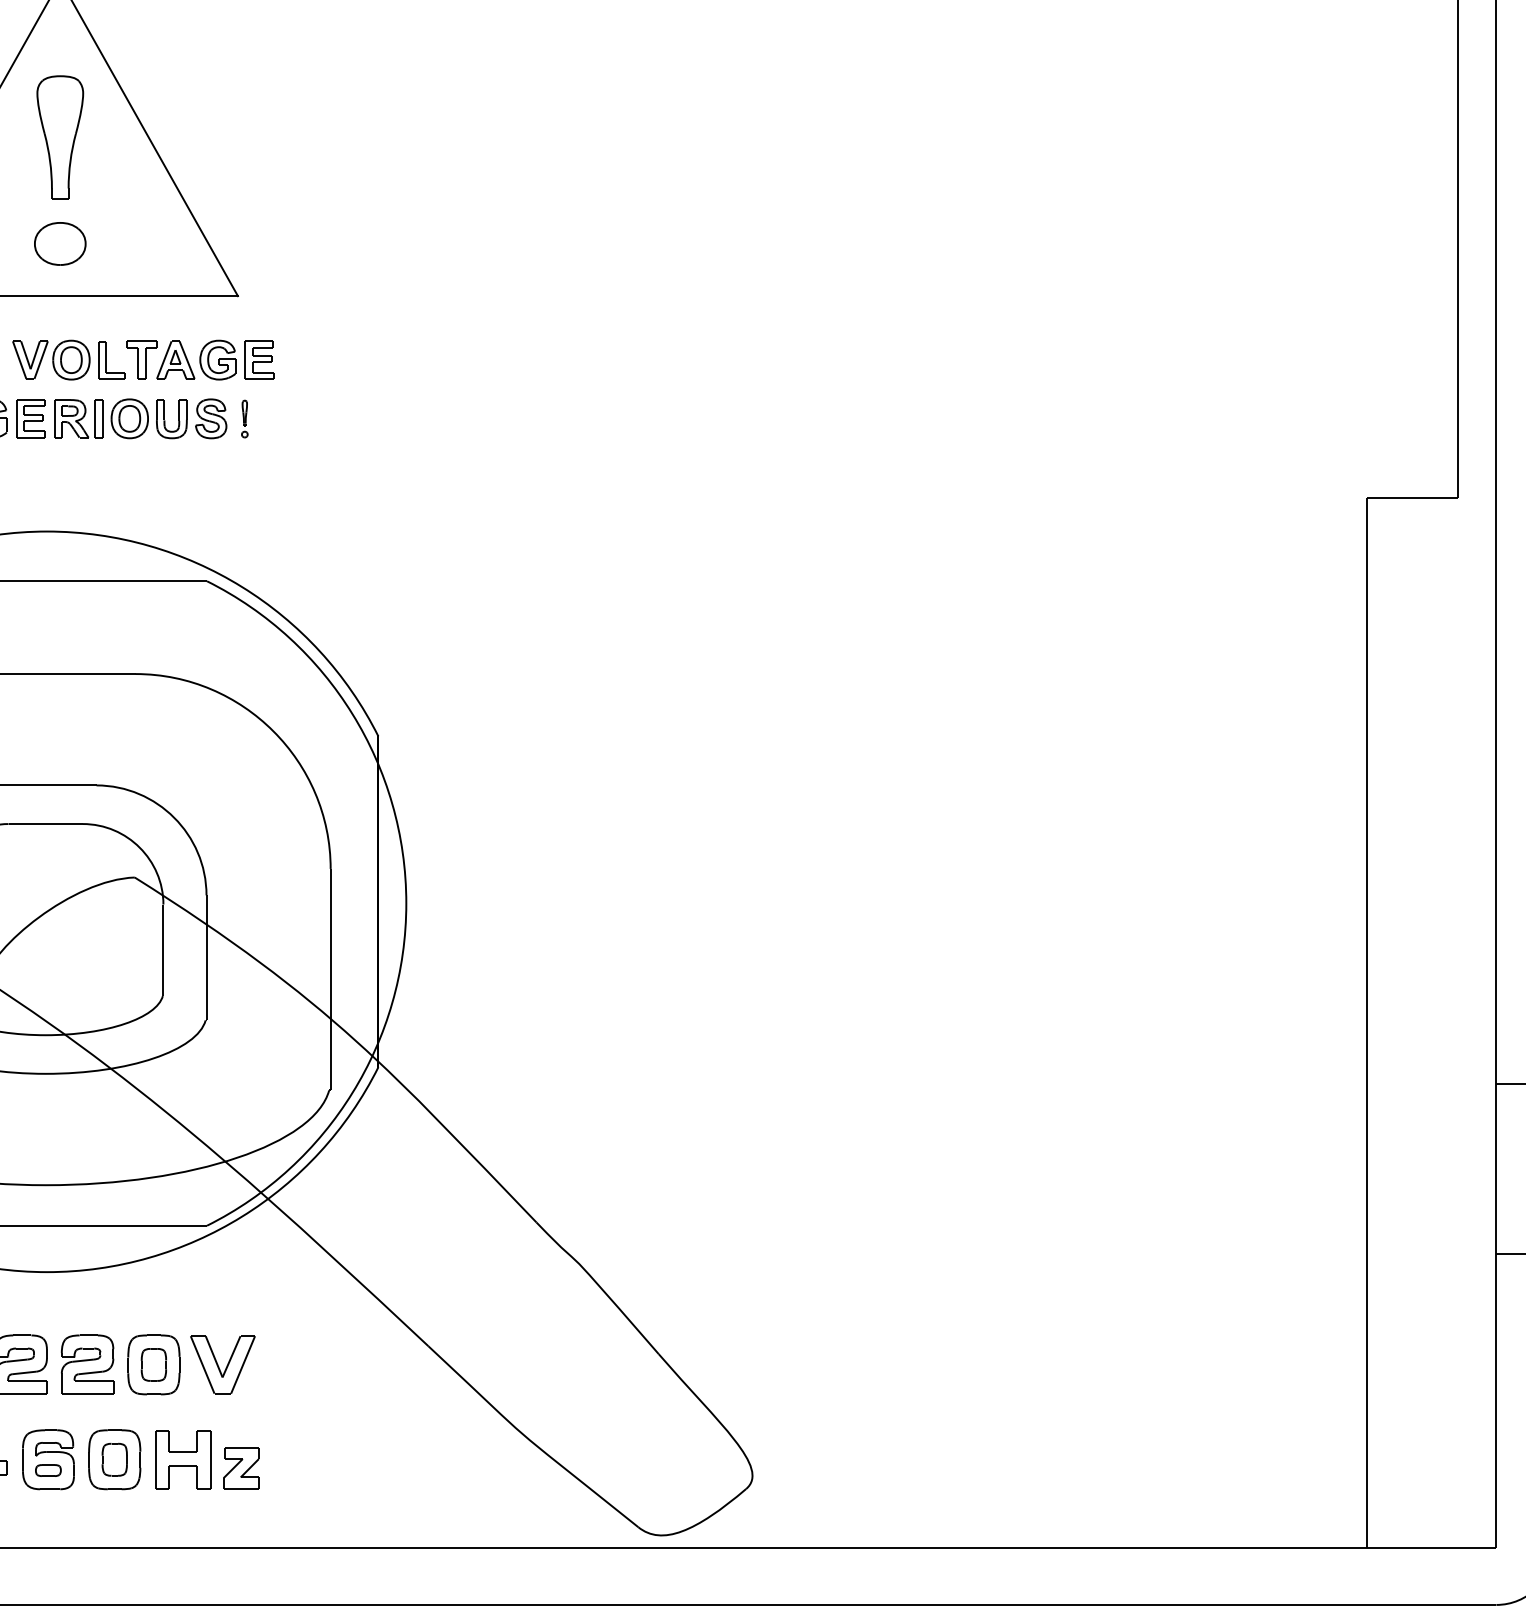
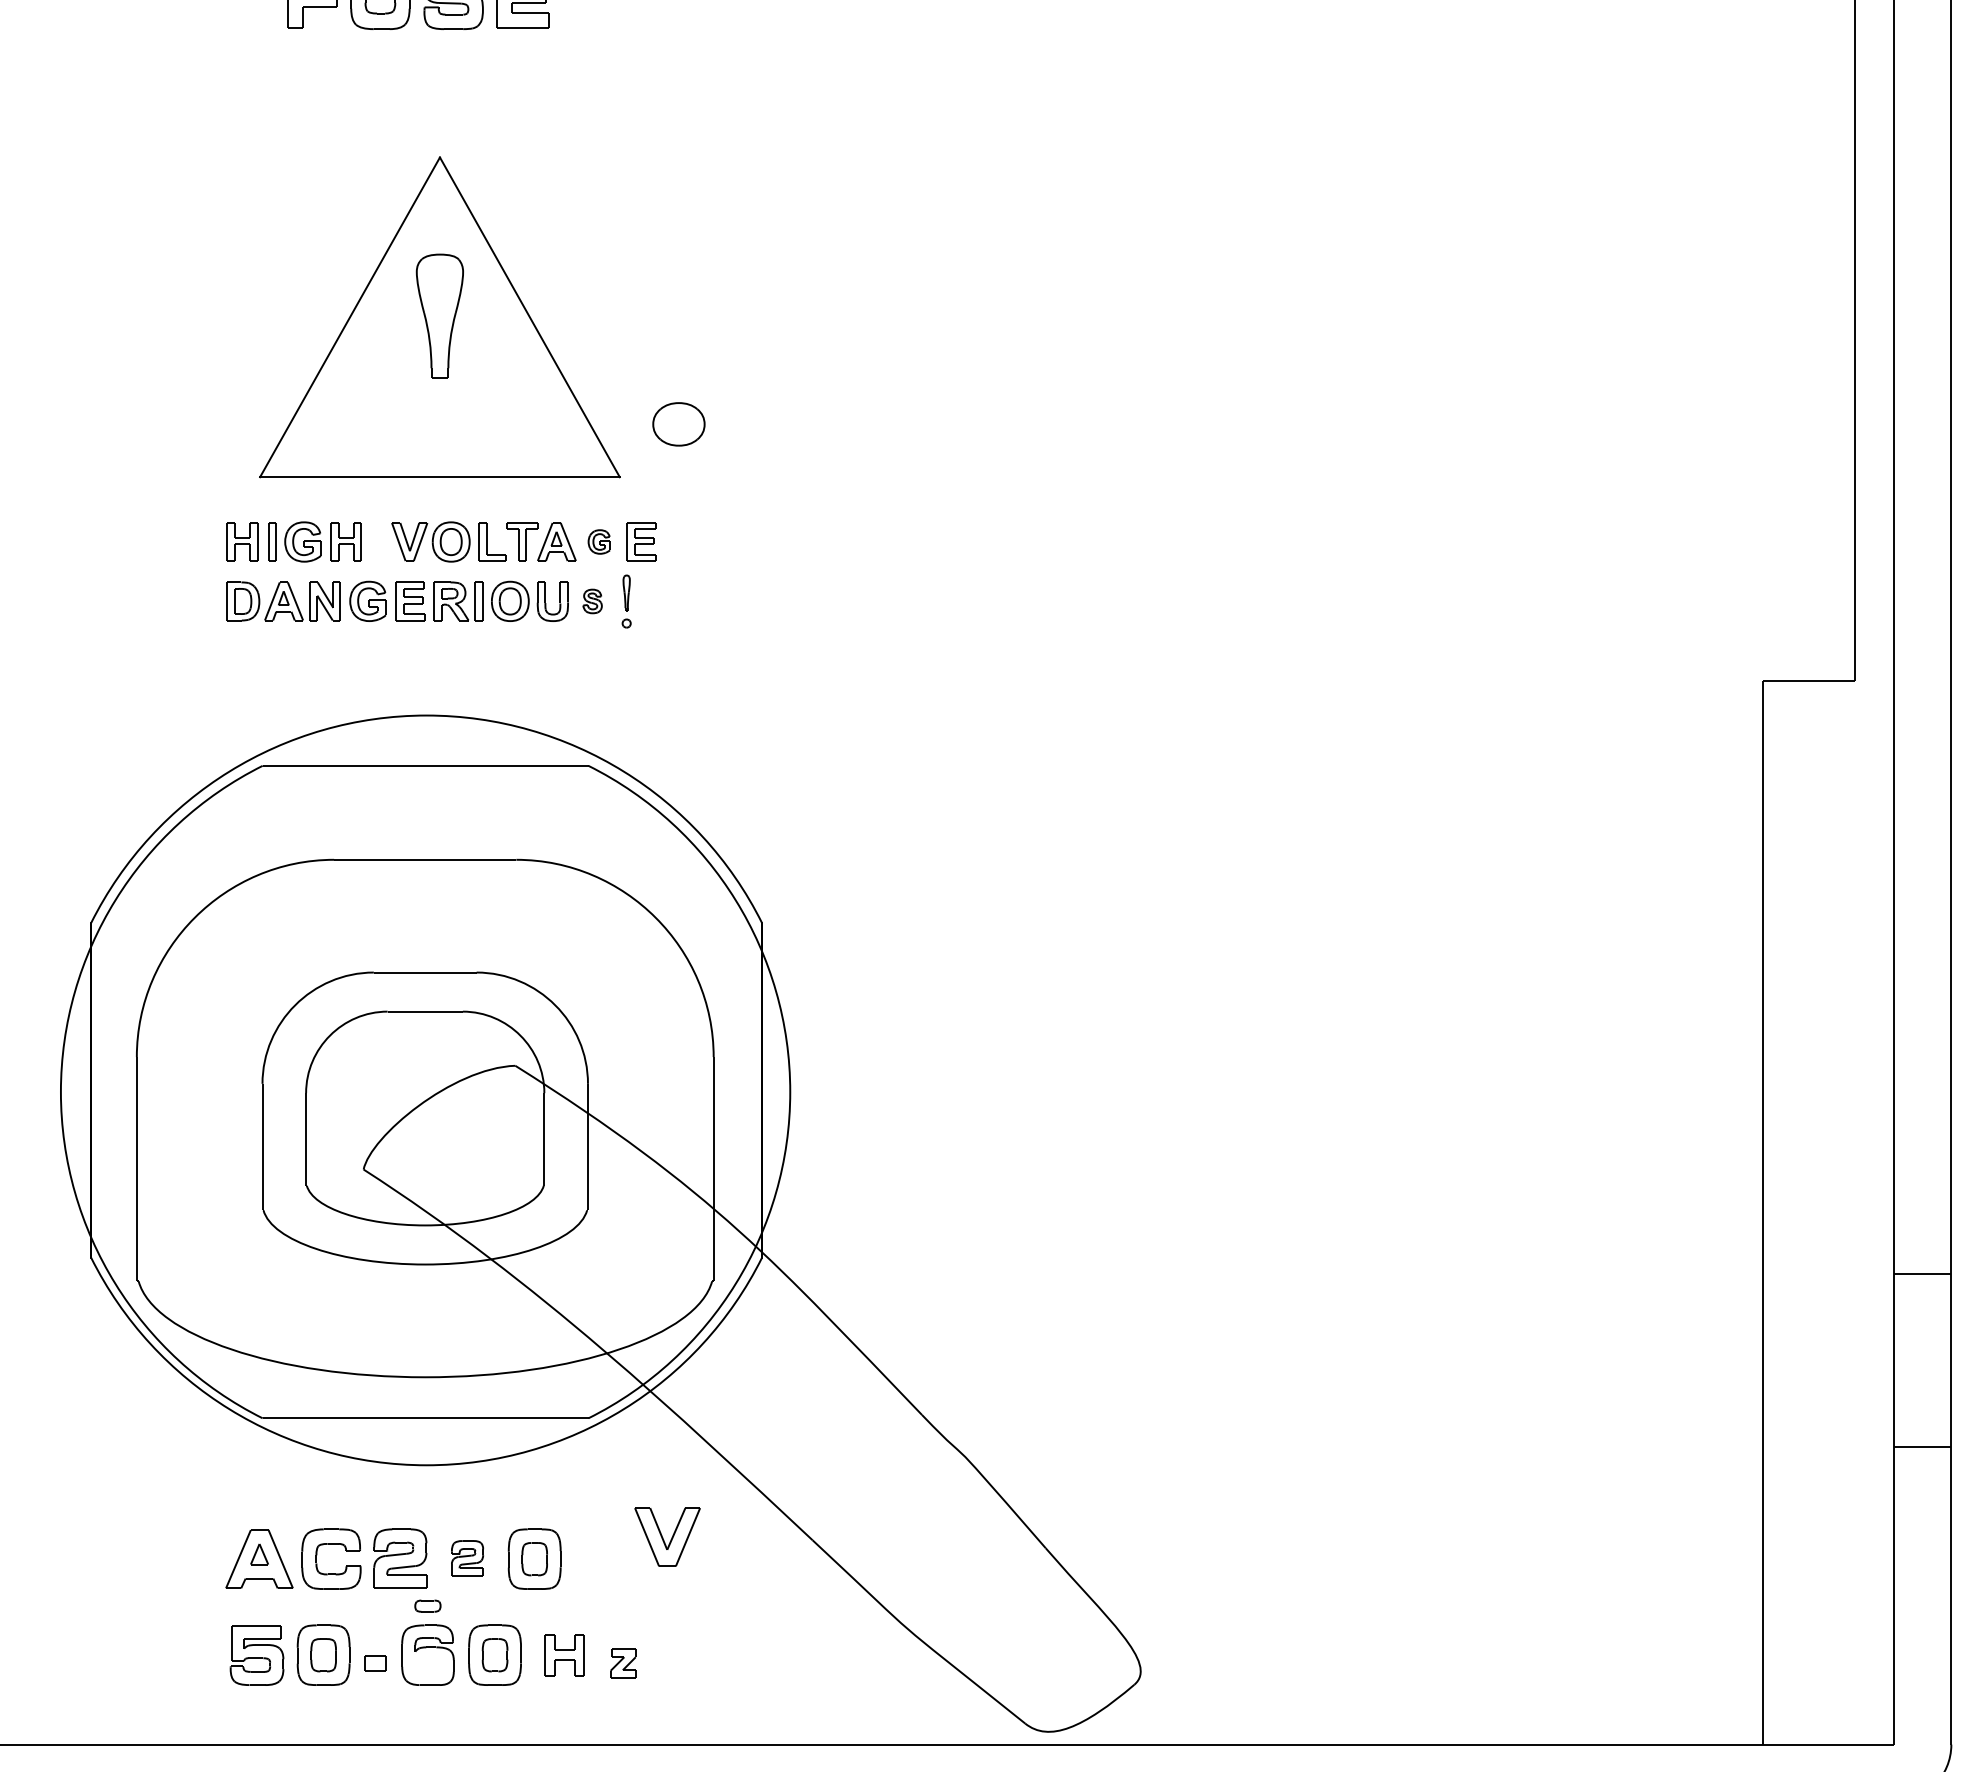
part: (59, 244) -> (678, 424), moved
part: (216, 359) -> (598, 541), size x0.6
part: (210, 418) -> (592, 601), size x0.6
part: (244, 418) -> (626, 601), size x1.4
part: (87, 1364) -> (467, 1558), size x0.6
part: (222, 1364) -> (667, 1536), moved
part: (183, 1459) -> (564, 1654), size x0.7
part: (241, 1467) -> (623, 1663), size x0.7
part: (47, 1469) -> (427, 1605), moved

